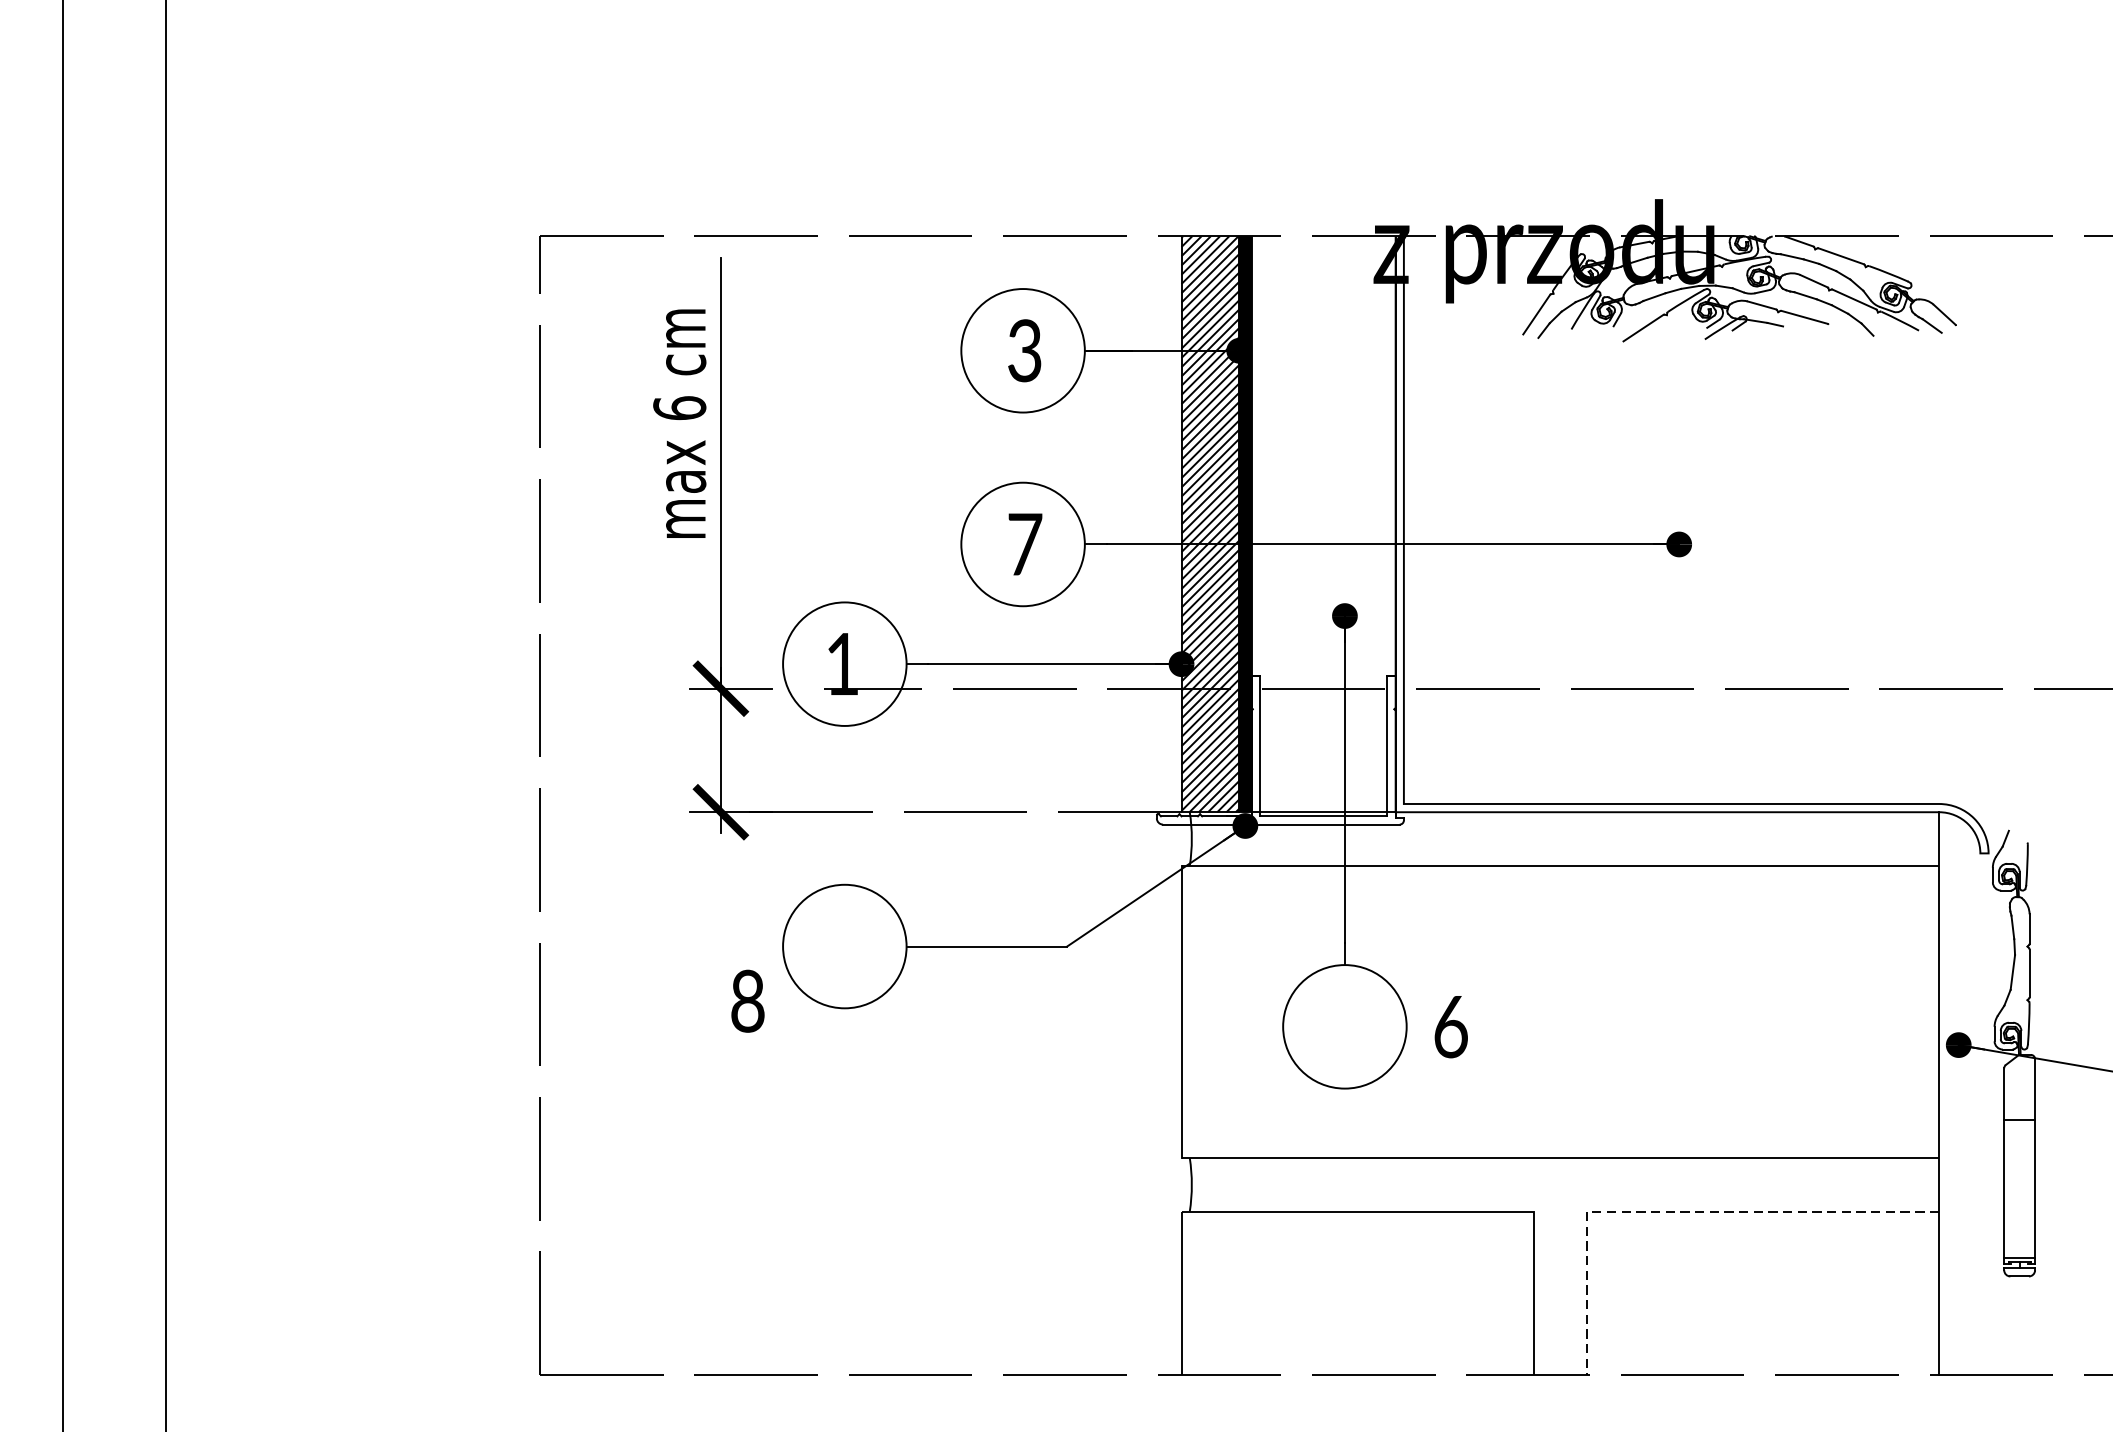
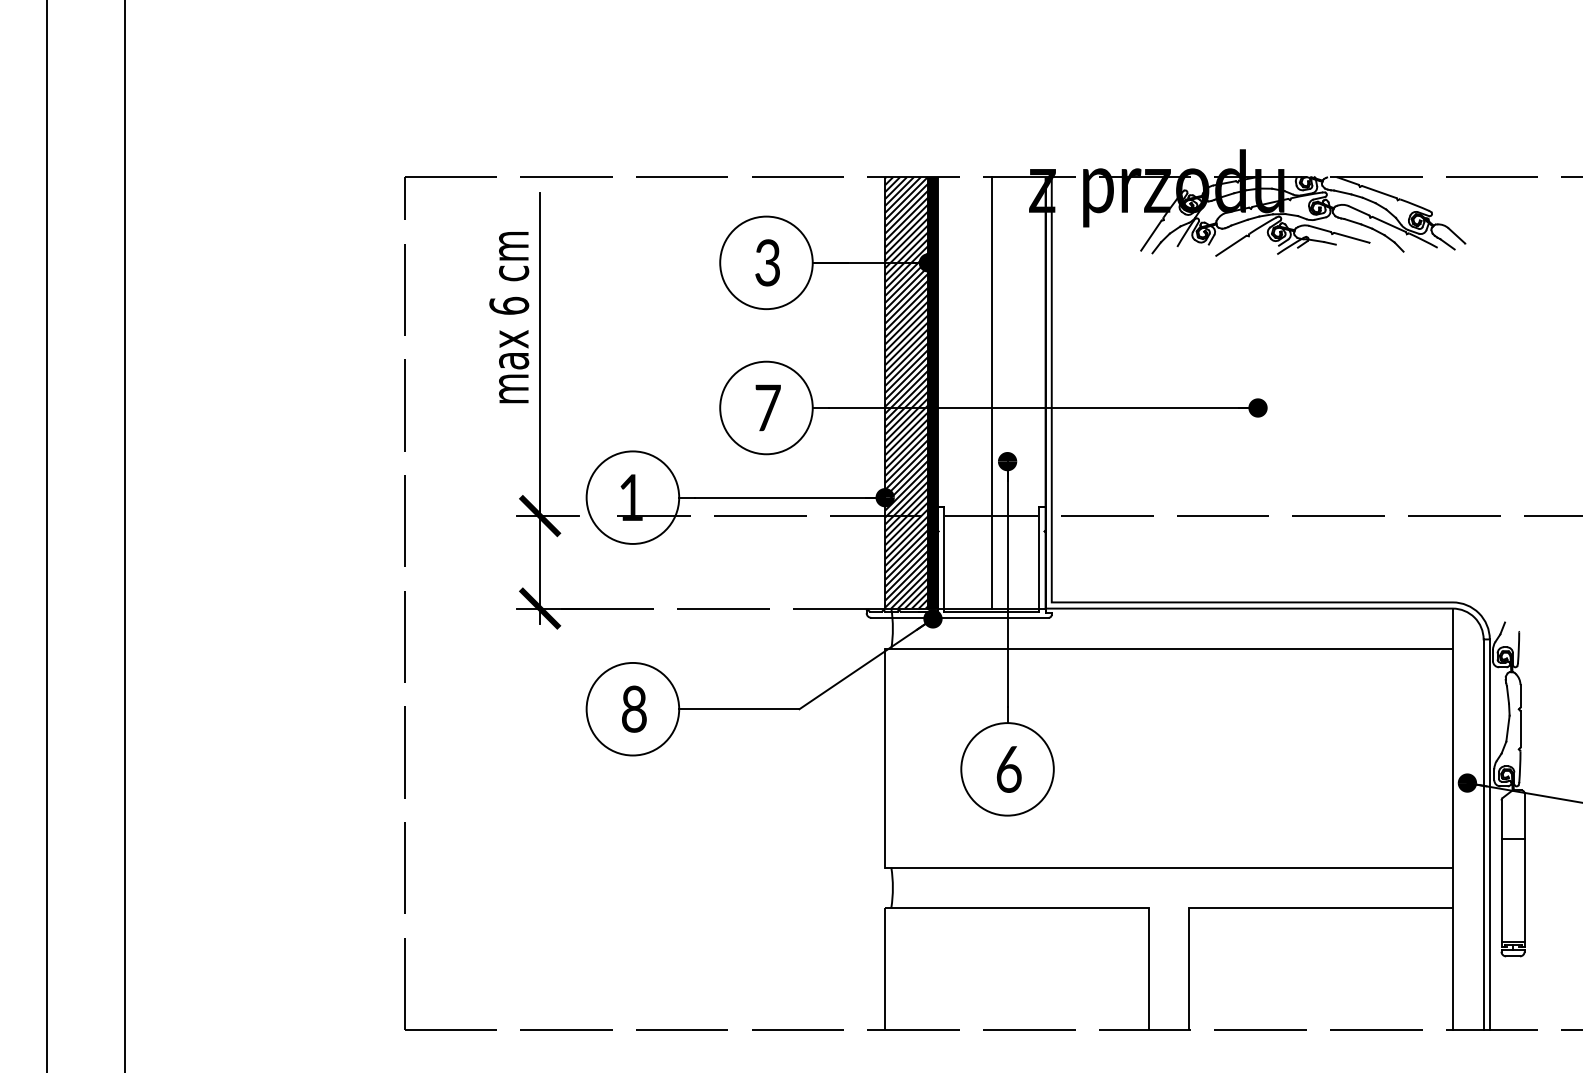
line: (1323, 523) -> (991, 392), added
text: (748, 1000) -> (634, 708), moved
text: (1451, 1027) -> (1009, 769), moved
line: (1980, 1113) -> (1483, 834), added
line: (1988, 1113) -> (1489, 834), added
line: (1679, 1211) -> (1258, 907), dashed -> solid

